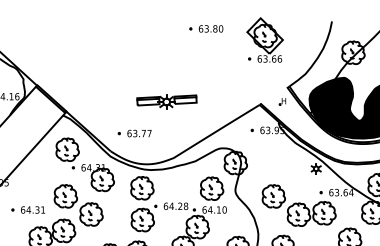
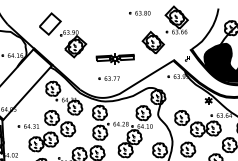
part: (84, 64) -> (63, 35), added
part: (226, 75) -> (152, 42), added
part: (133, 133) -> (108, 78), moved

